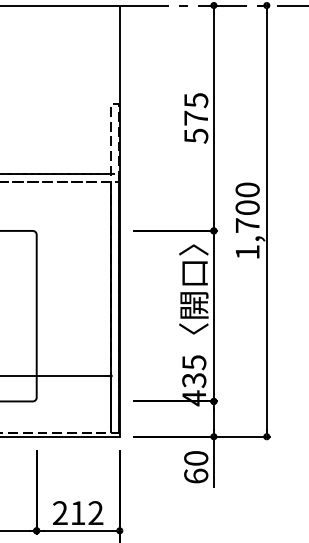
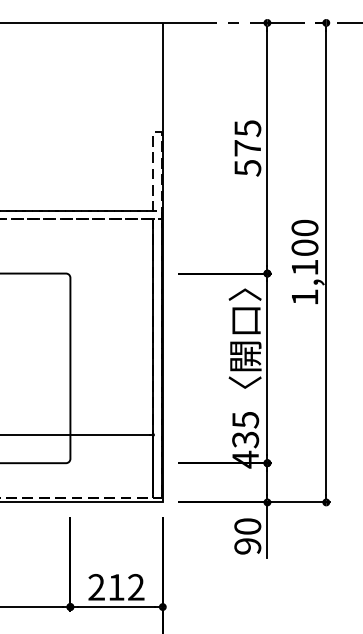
text: (248, 225) -> (305, 267), 1,700 -> 1,100
text: (195, 476) -> (247, 546), 60 -> 90

